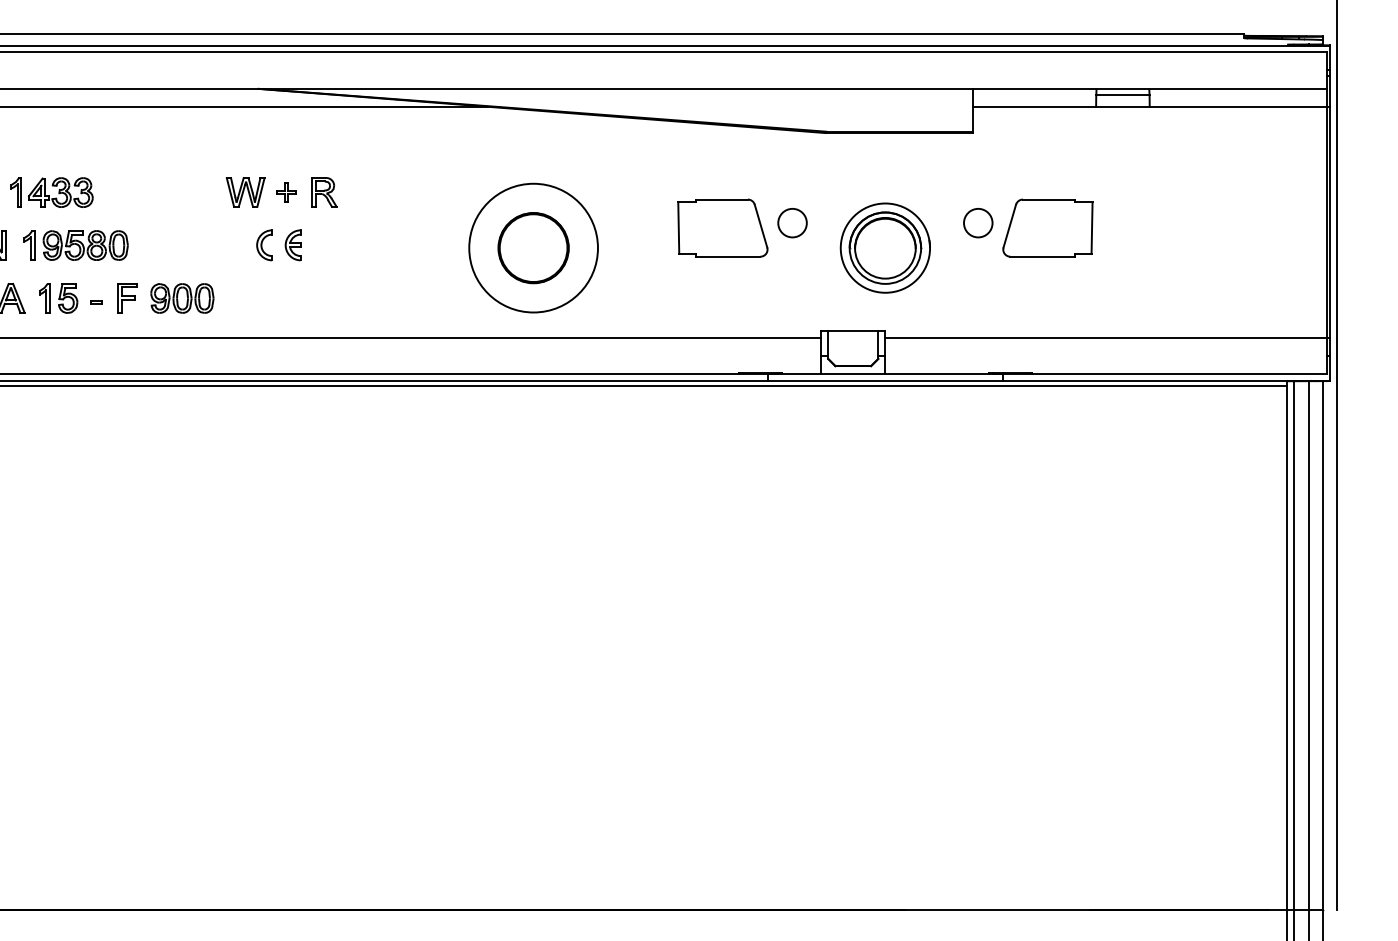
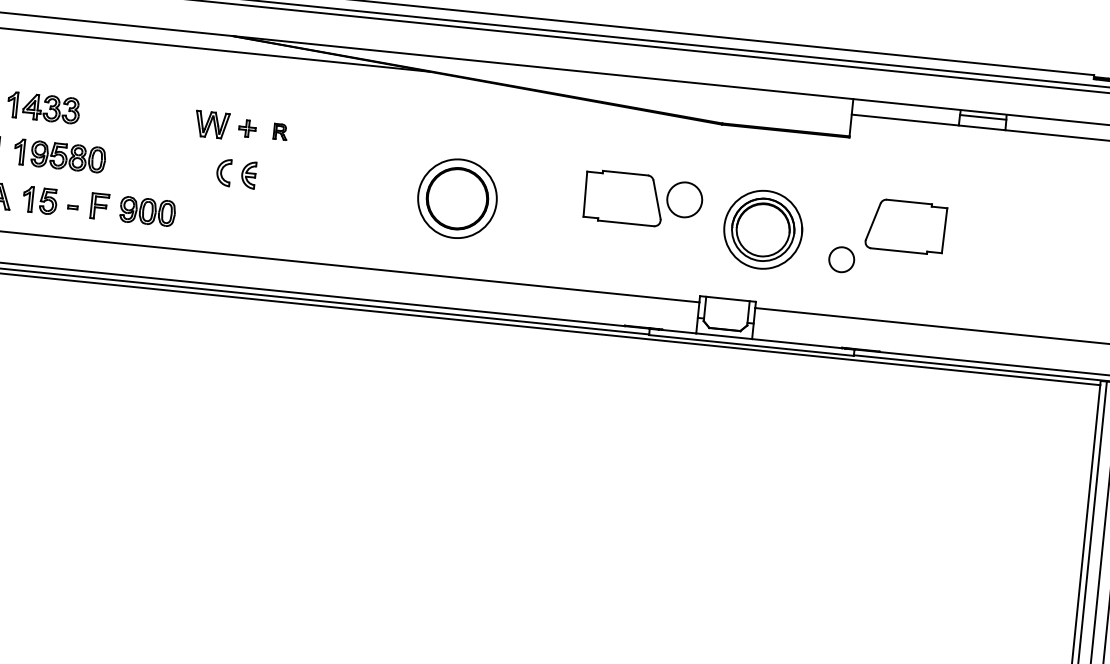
part: (324, 192) -> (280, 131), size x0.6
circle: (792, 222) -> (684, 199), size x1.4
circle: (978, 223) -> (841, 260), moved
circle: (533, 247) -> (457, 198), size x0.7

